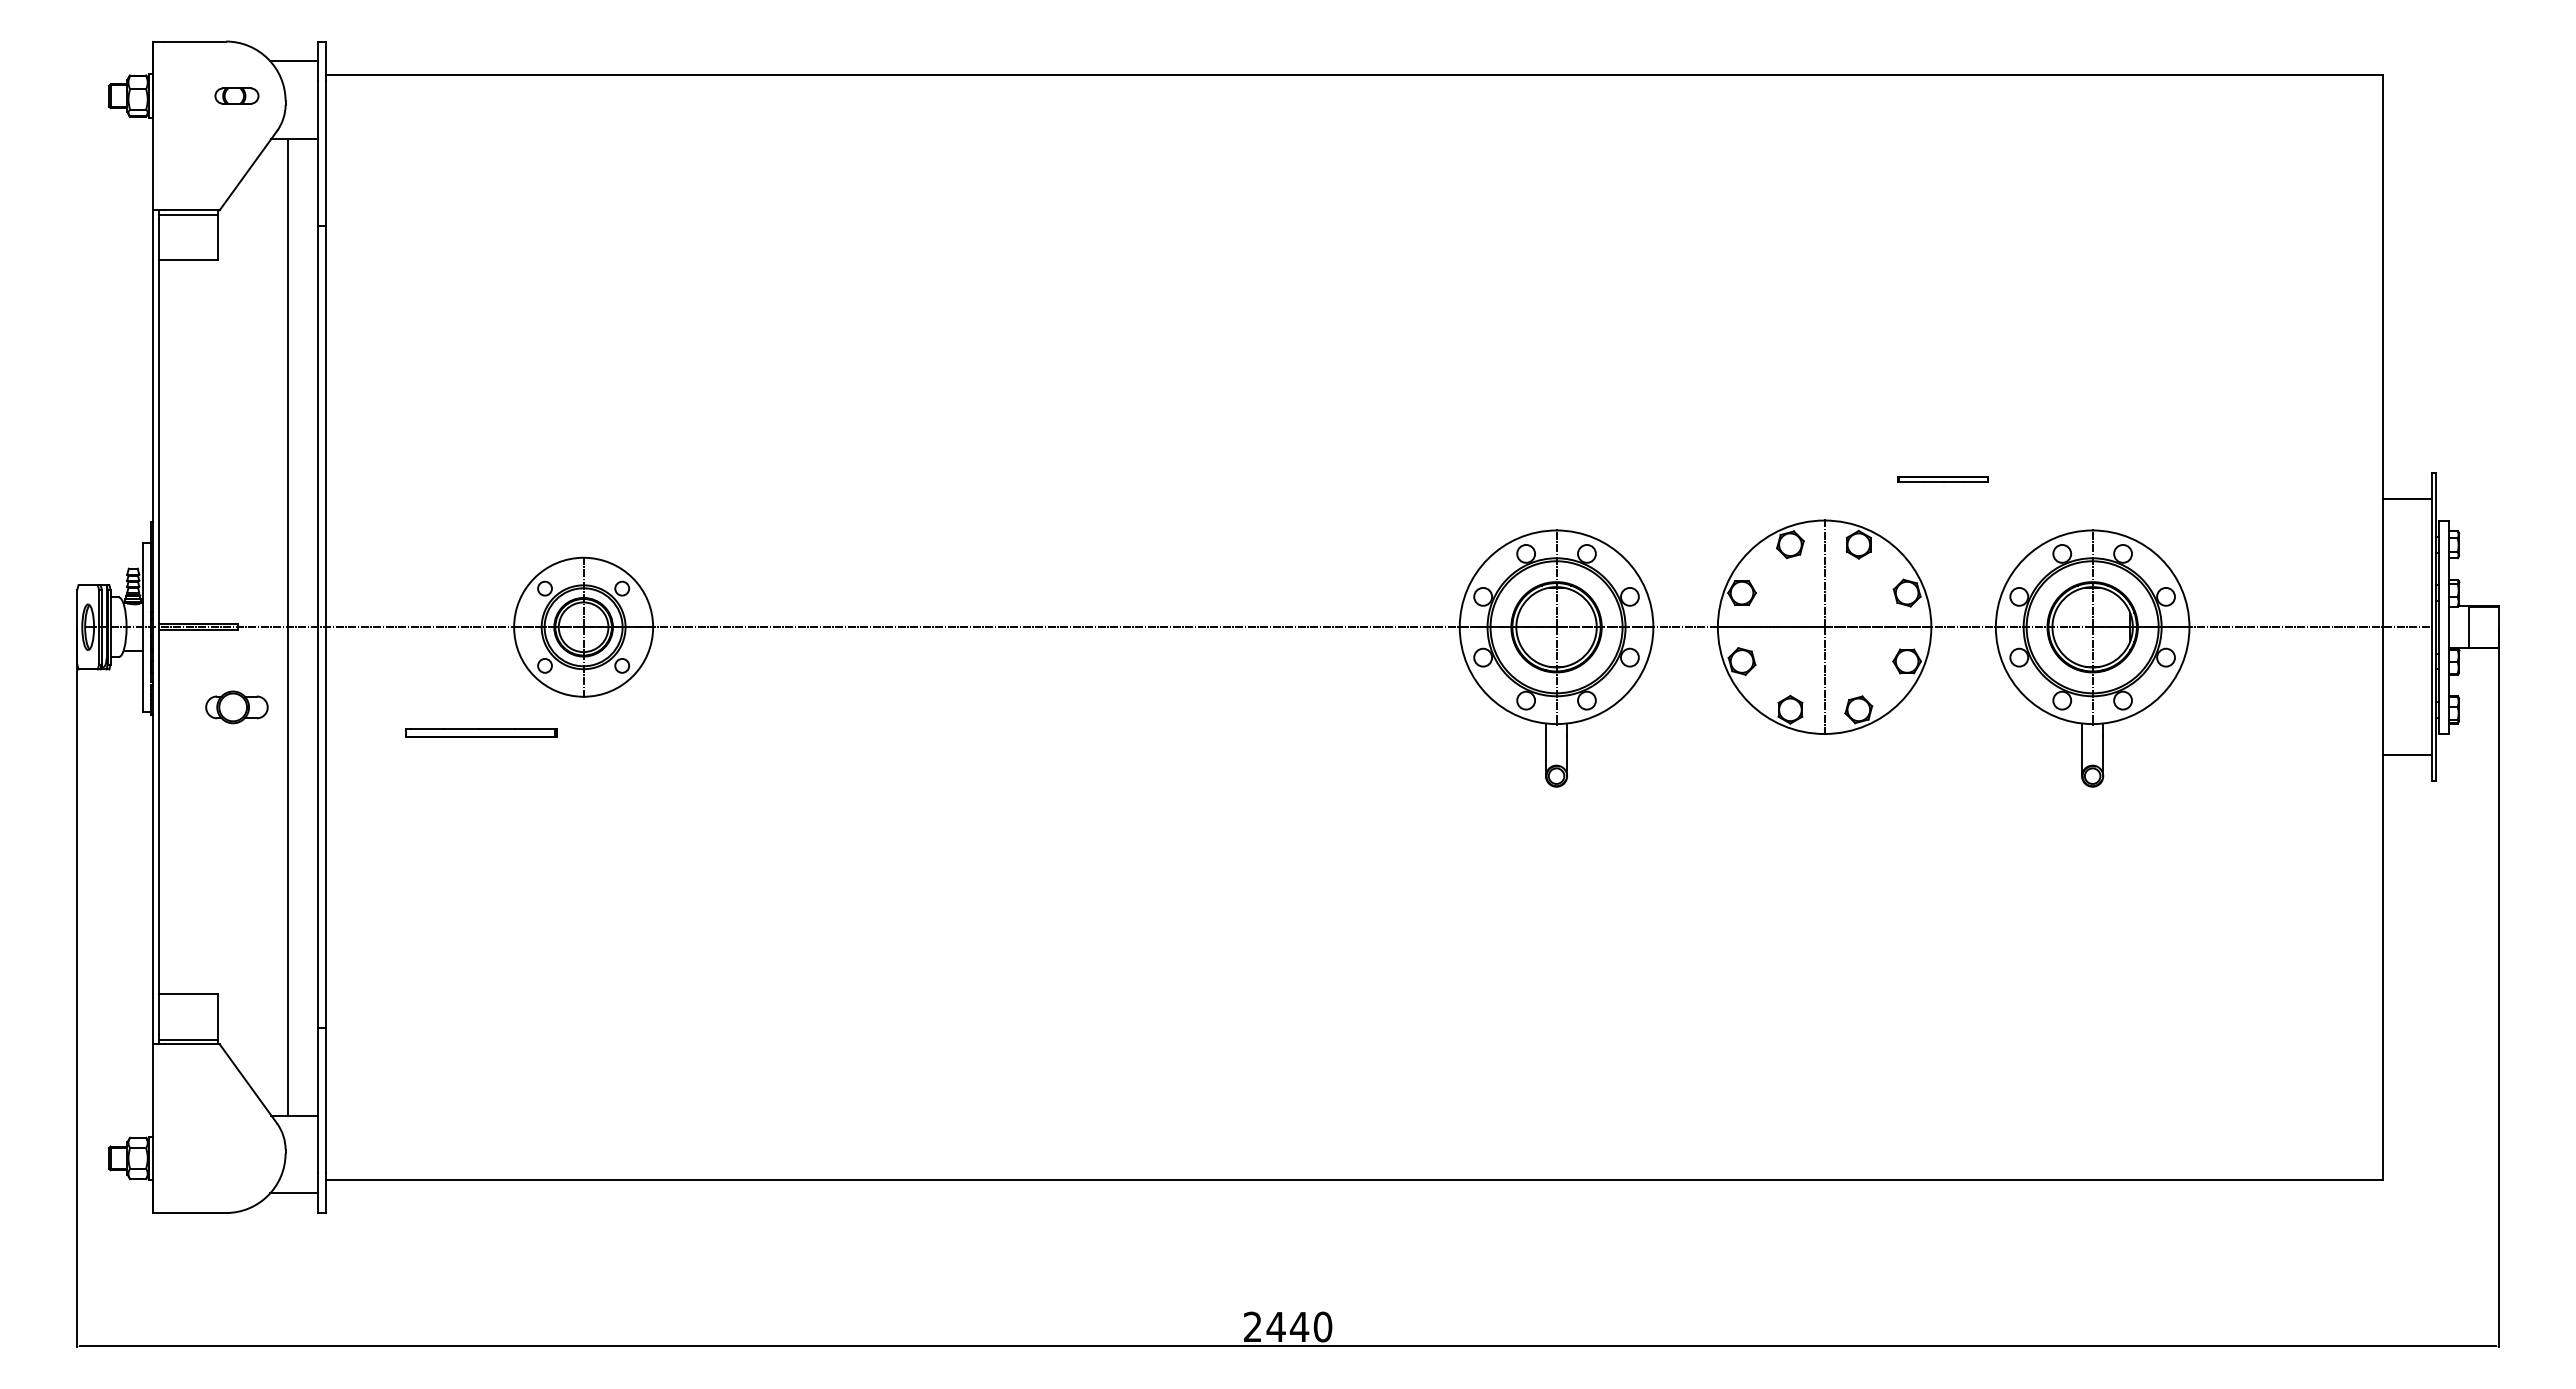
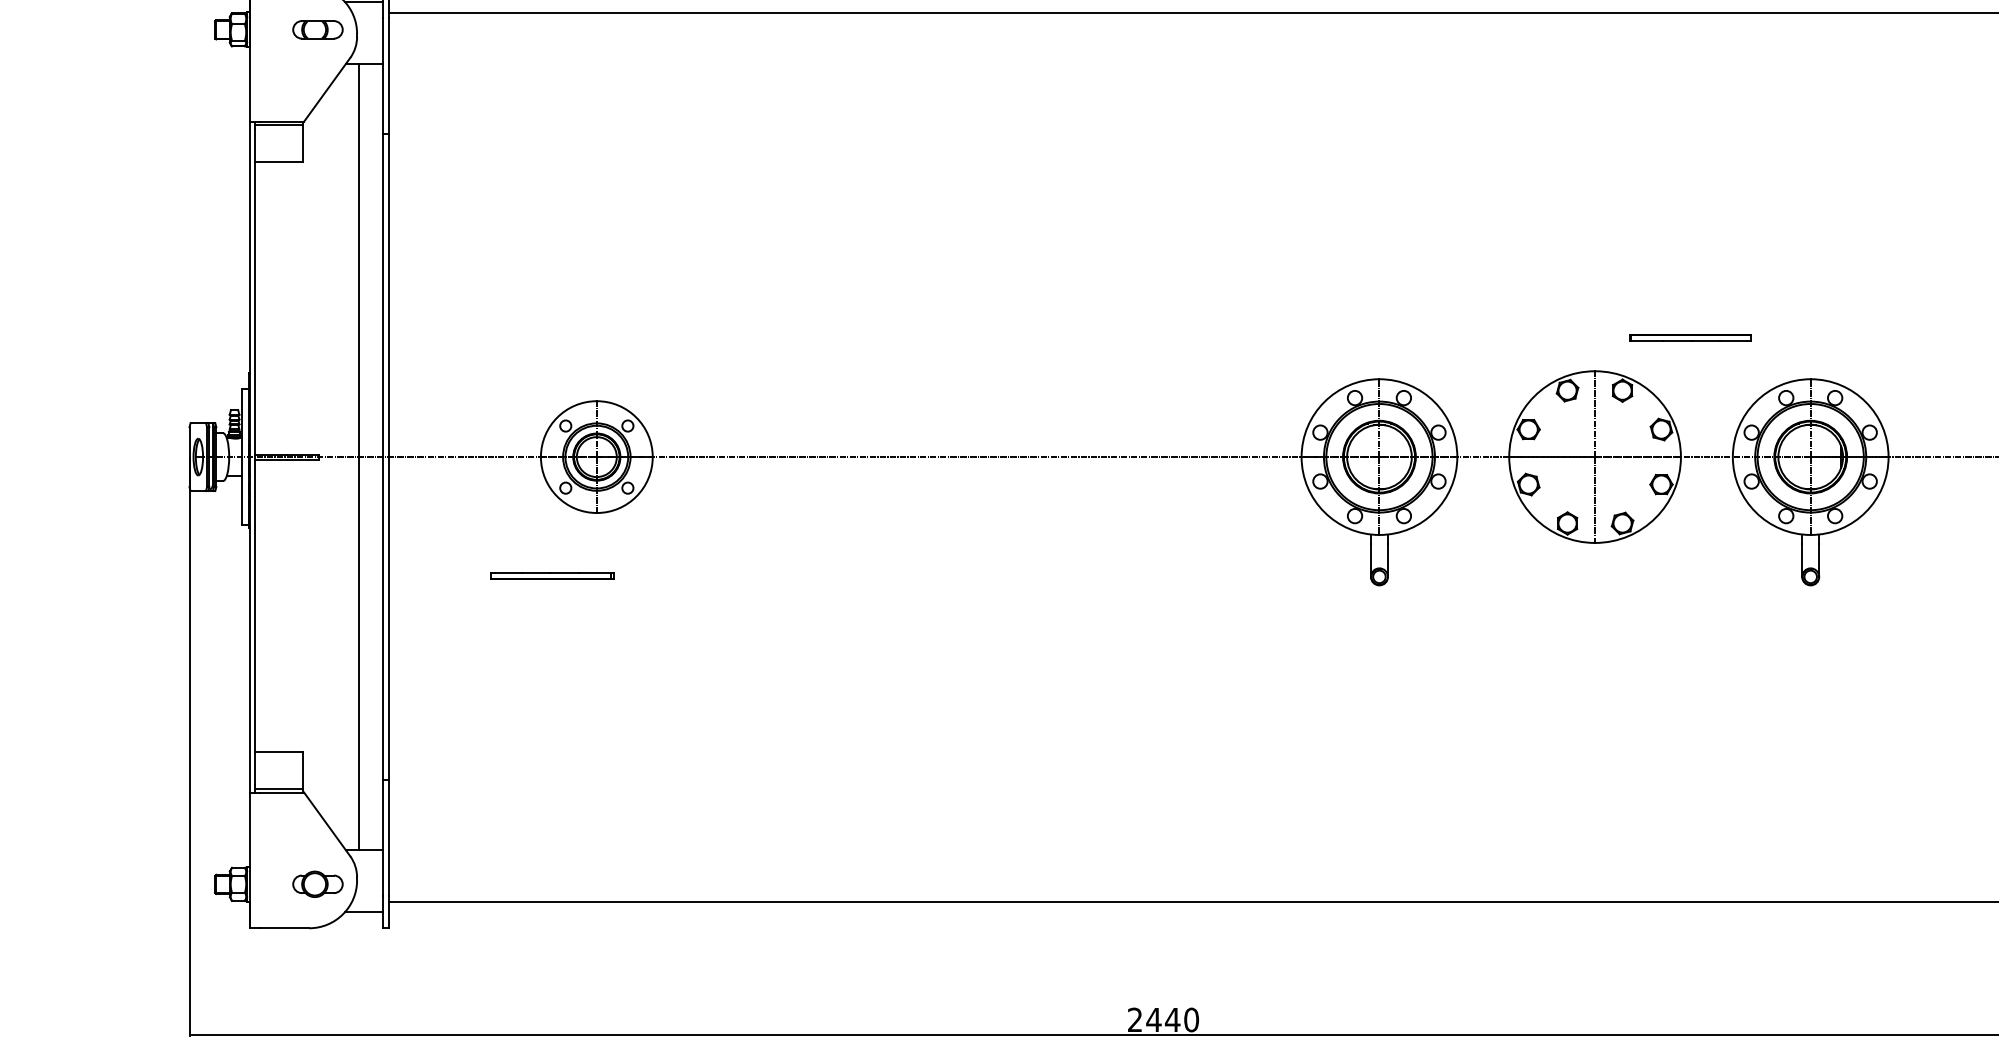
part: (236, 95) -> (317, 29), size x1.43
part: (1942, 478) -> (1689, 337), size x1.67
part: (236, 707) -> (317, 884), moved
part: (481, 732) -> (552, 575), moved

